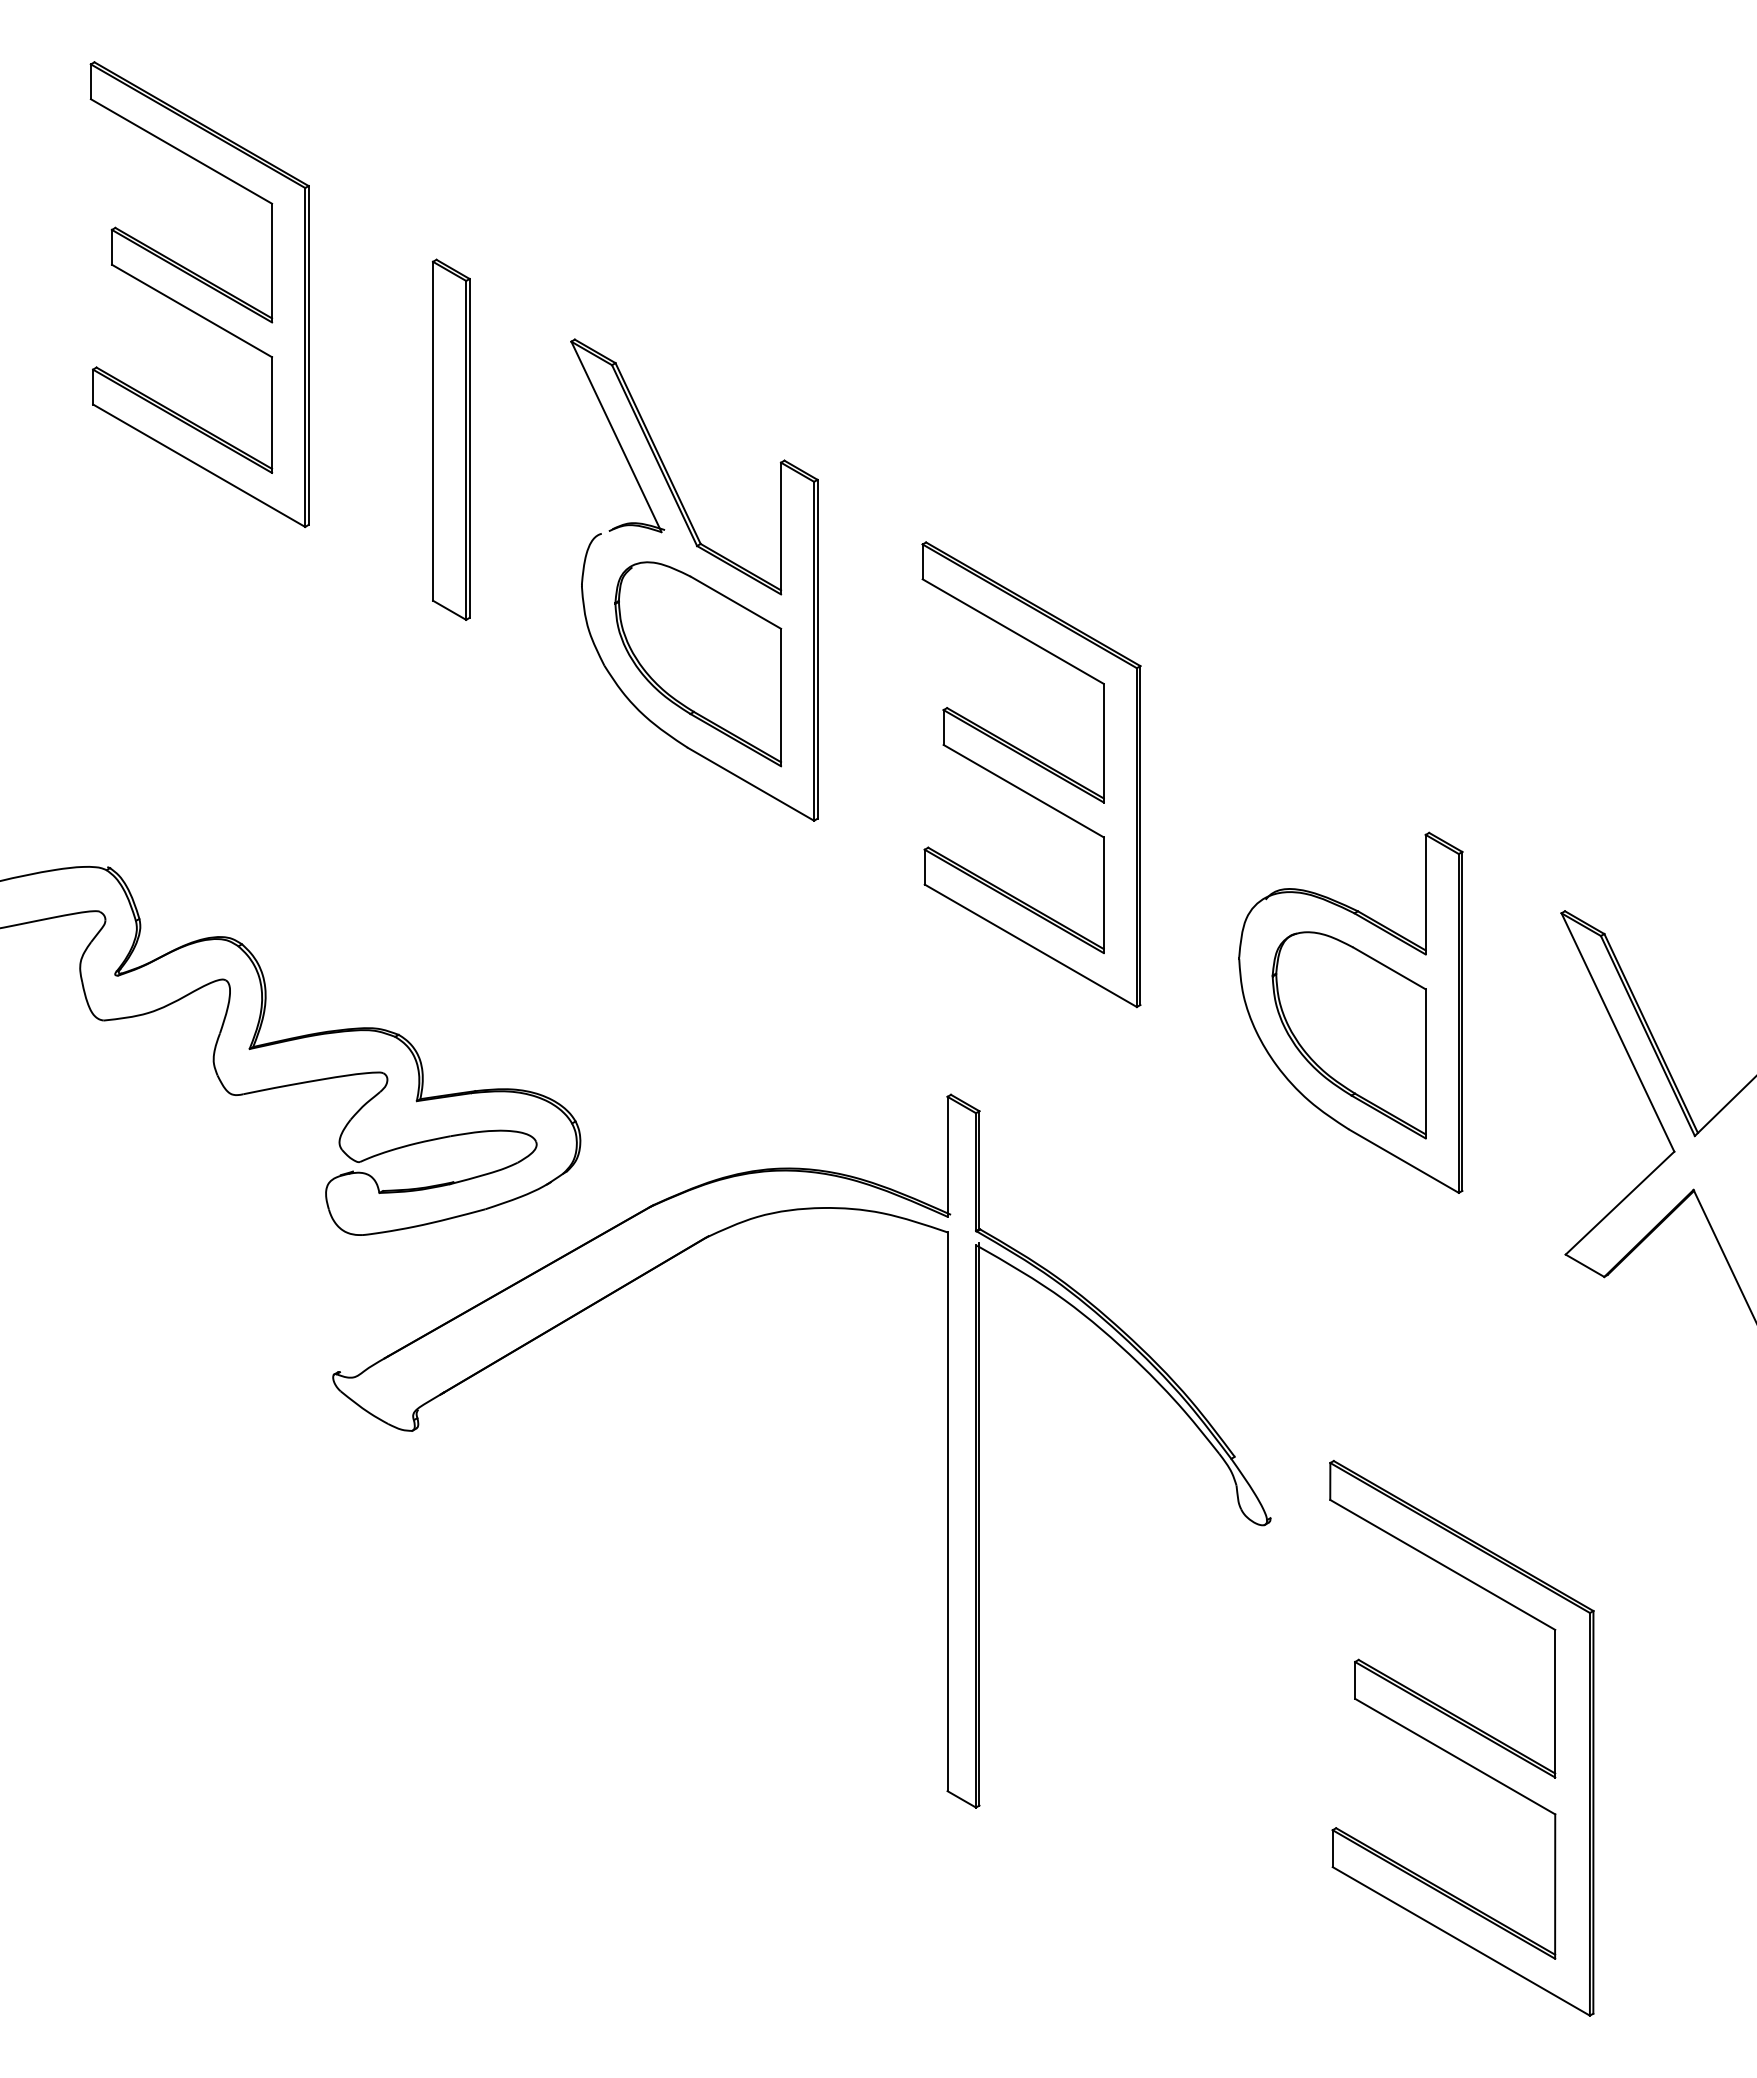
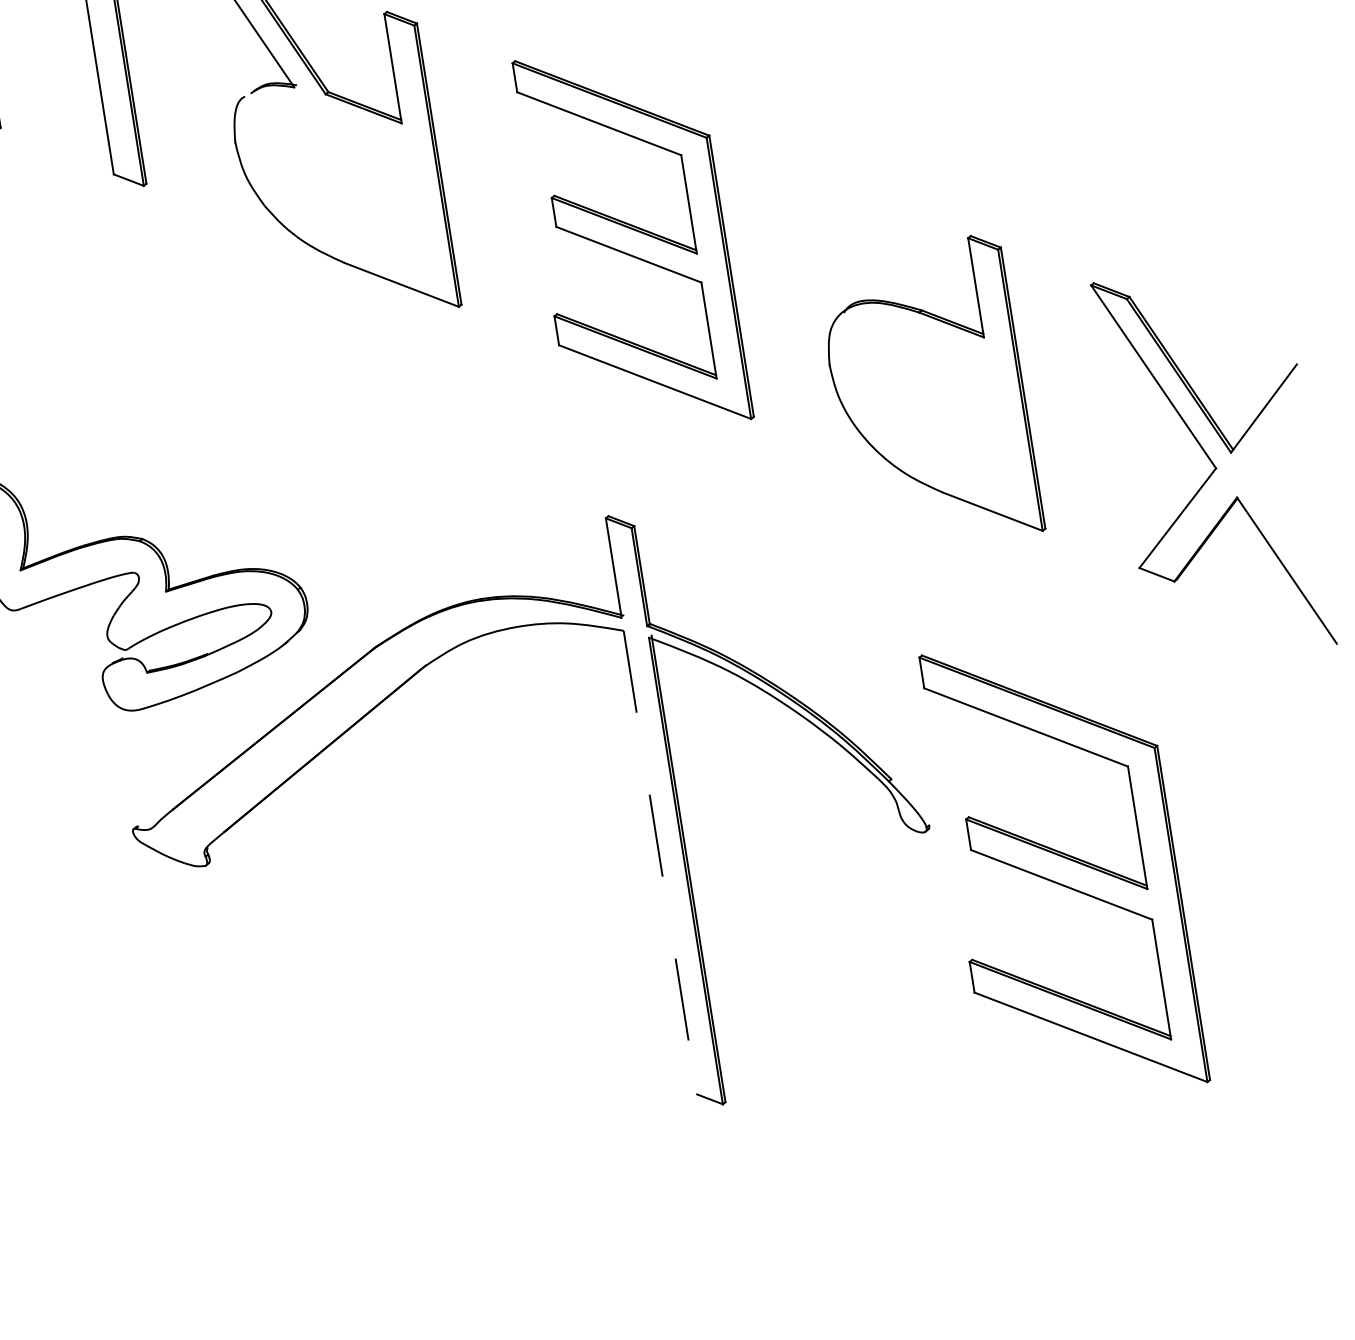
part: (698, 664) -> (342, 192), removed
part: (1348, 1035) -> (930, 414), removed
line: (947, 1512) -> (660, 863), solid -> dashed
part: (1461, 1737) -> (1064, 868), moved

